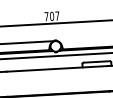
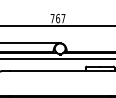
text: (52, 16) -> (58, 18), 707 -> 767

